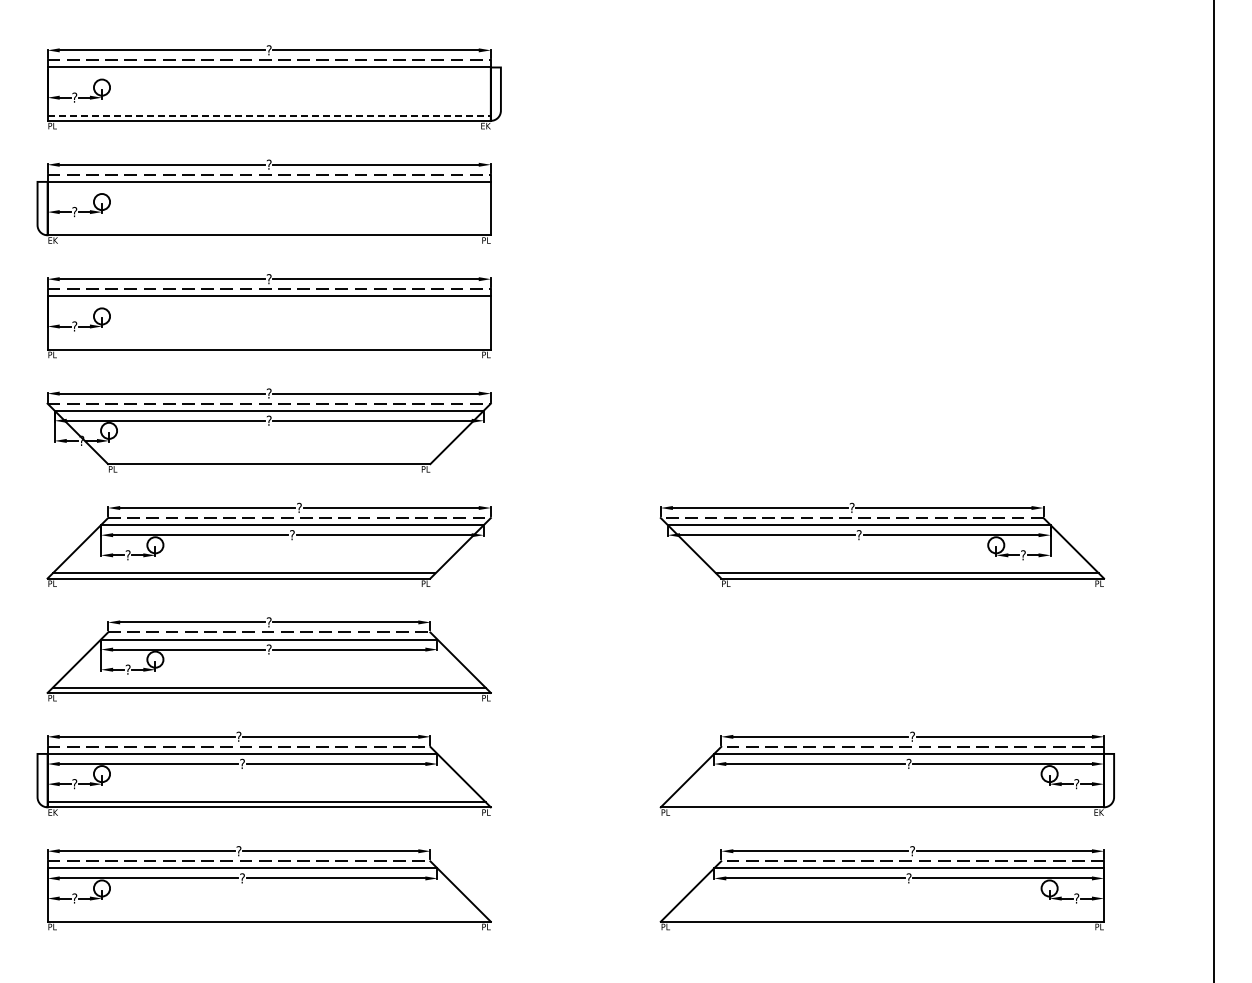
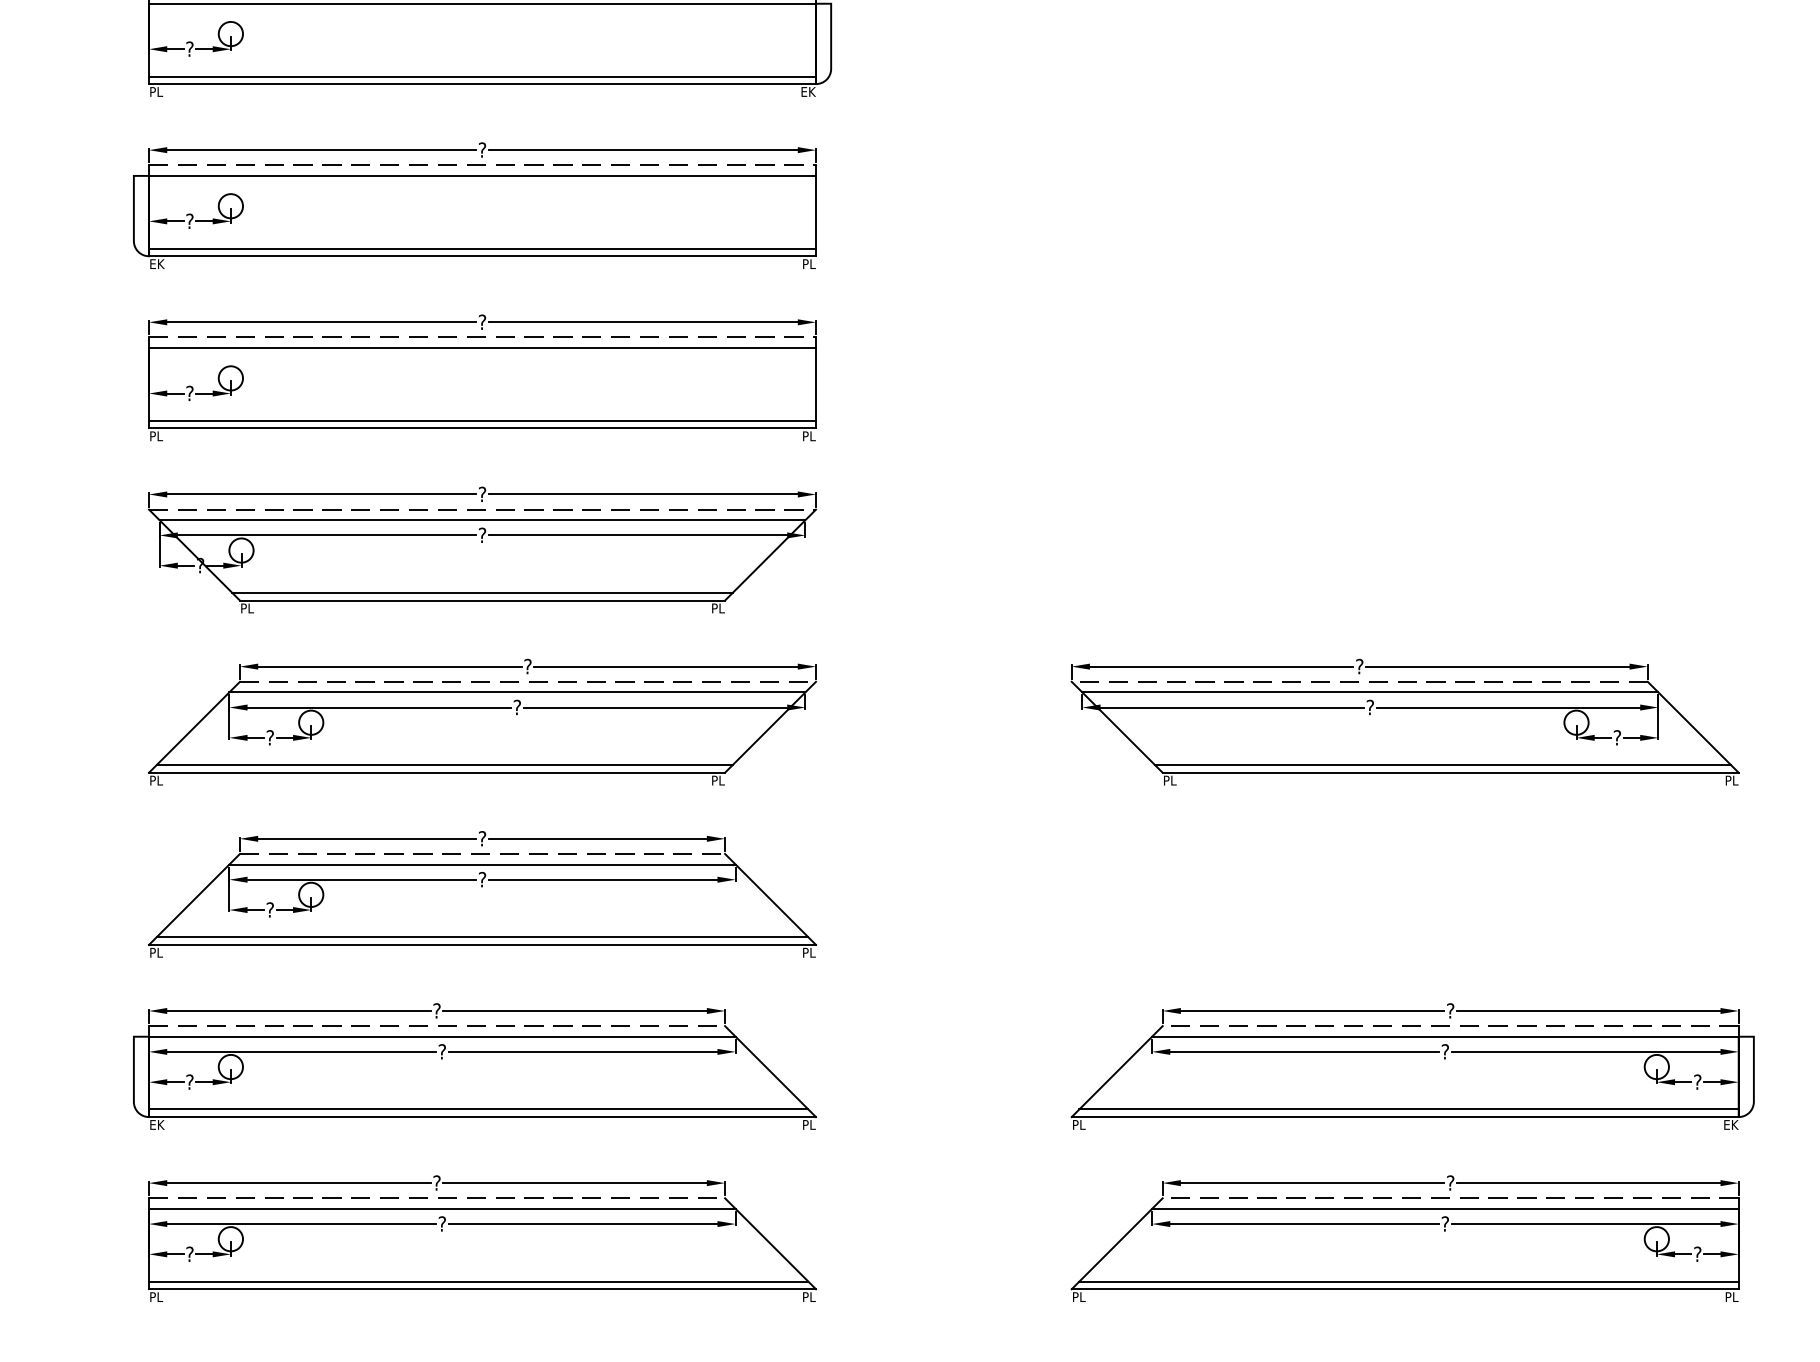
line: (269, 115) -> (482, 75), dashed -> solid
line: (268, 230) -> (481, 249), added
line: (268, 344) -> (481, 420), added
line: (269, 459) -> (482, 593), added
line: (884, 802) -> (1408, 1109), added
line: (266, 916) -> (478, 1281), added
line: (884, 916) -> (1408, 1281), added

